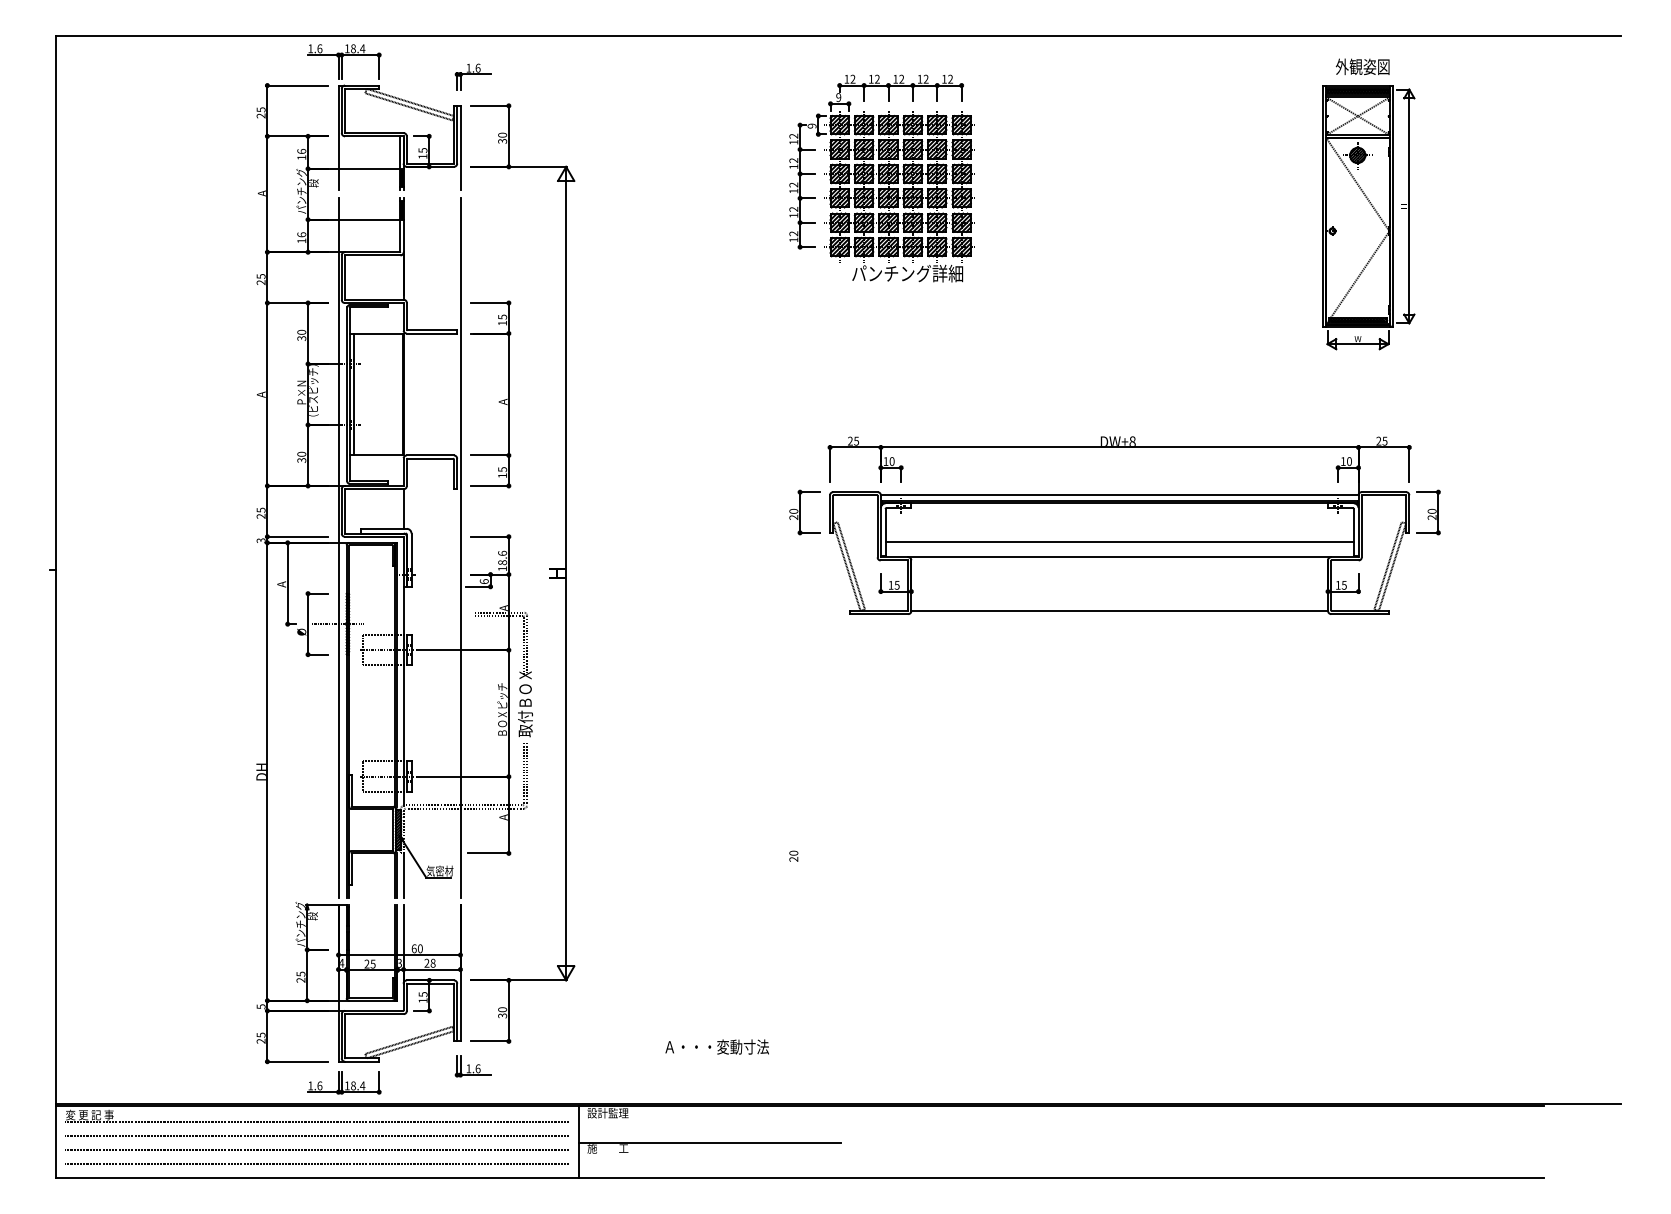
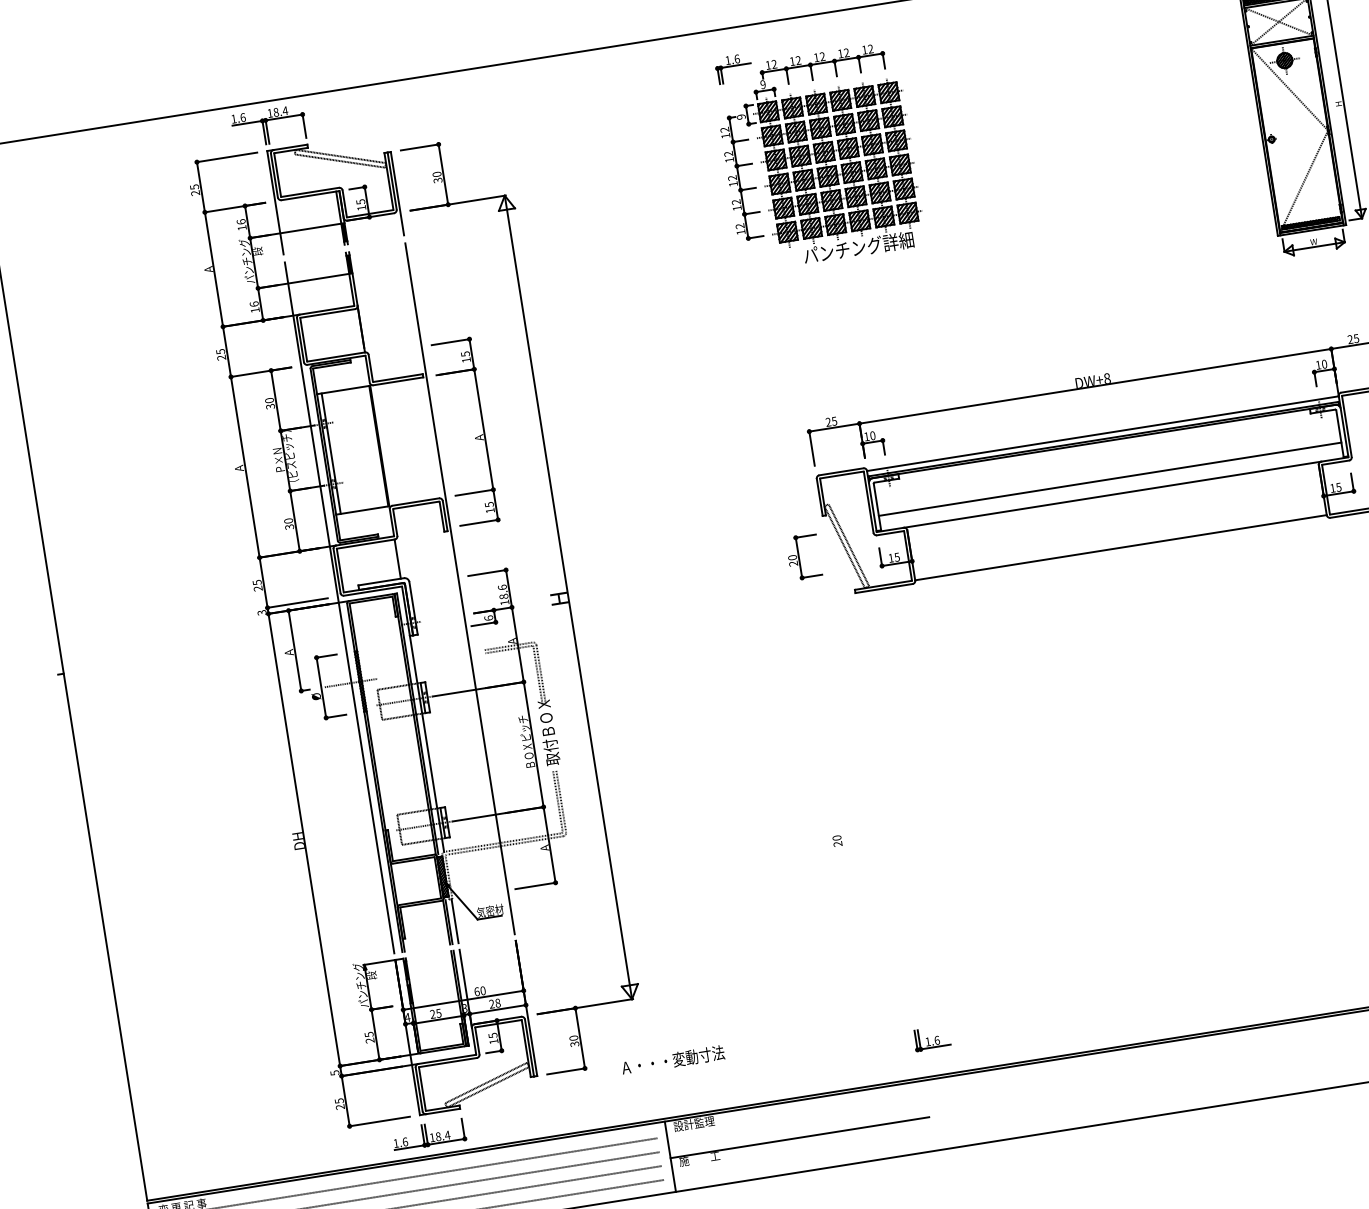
part: (472, 76) -> (732, 68), moved
part: (804, 512) -> (803, 557), moved
text: (716, 1046) -> (672, 1059), moved
part: (472, 1066) -> (931, 1039), moved

